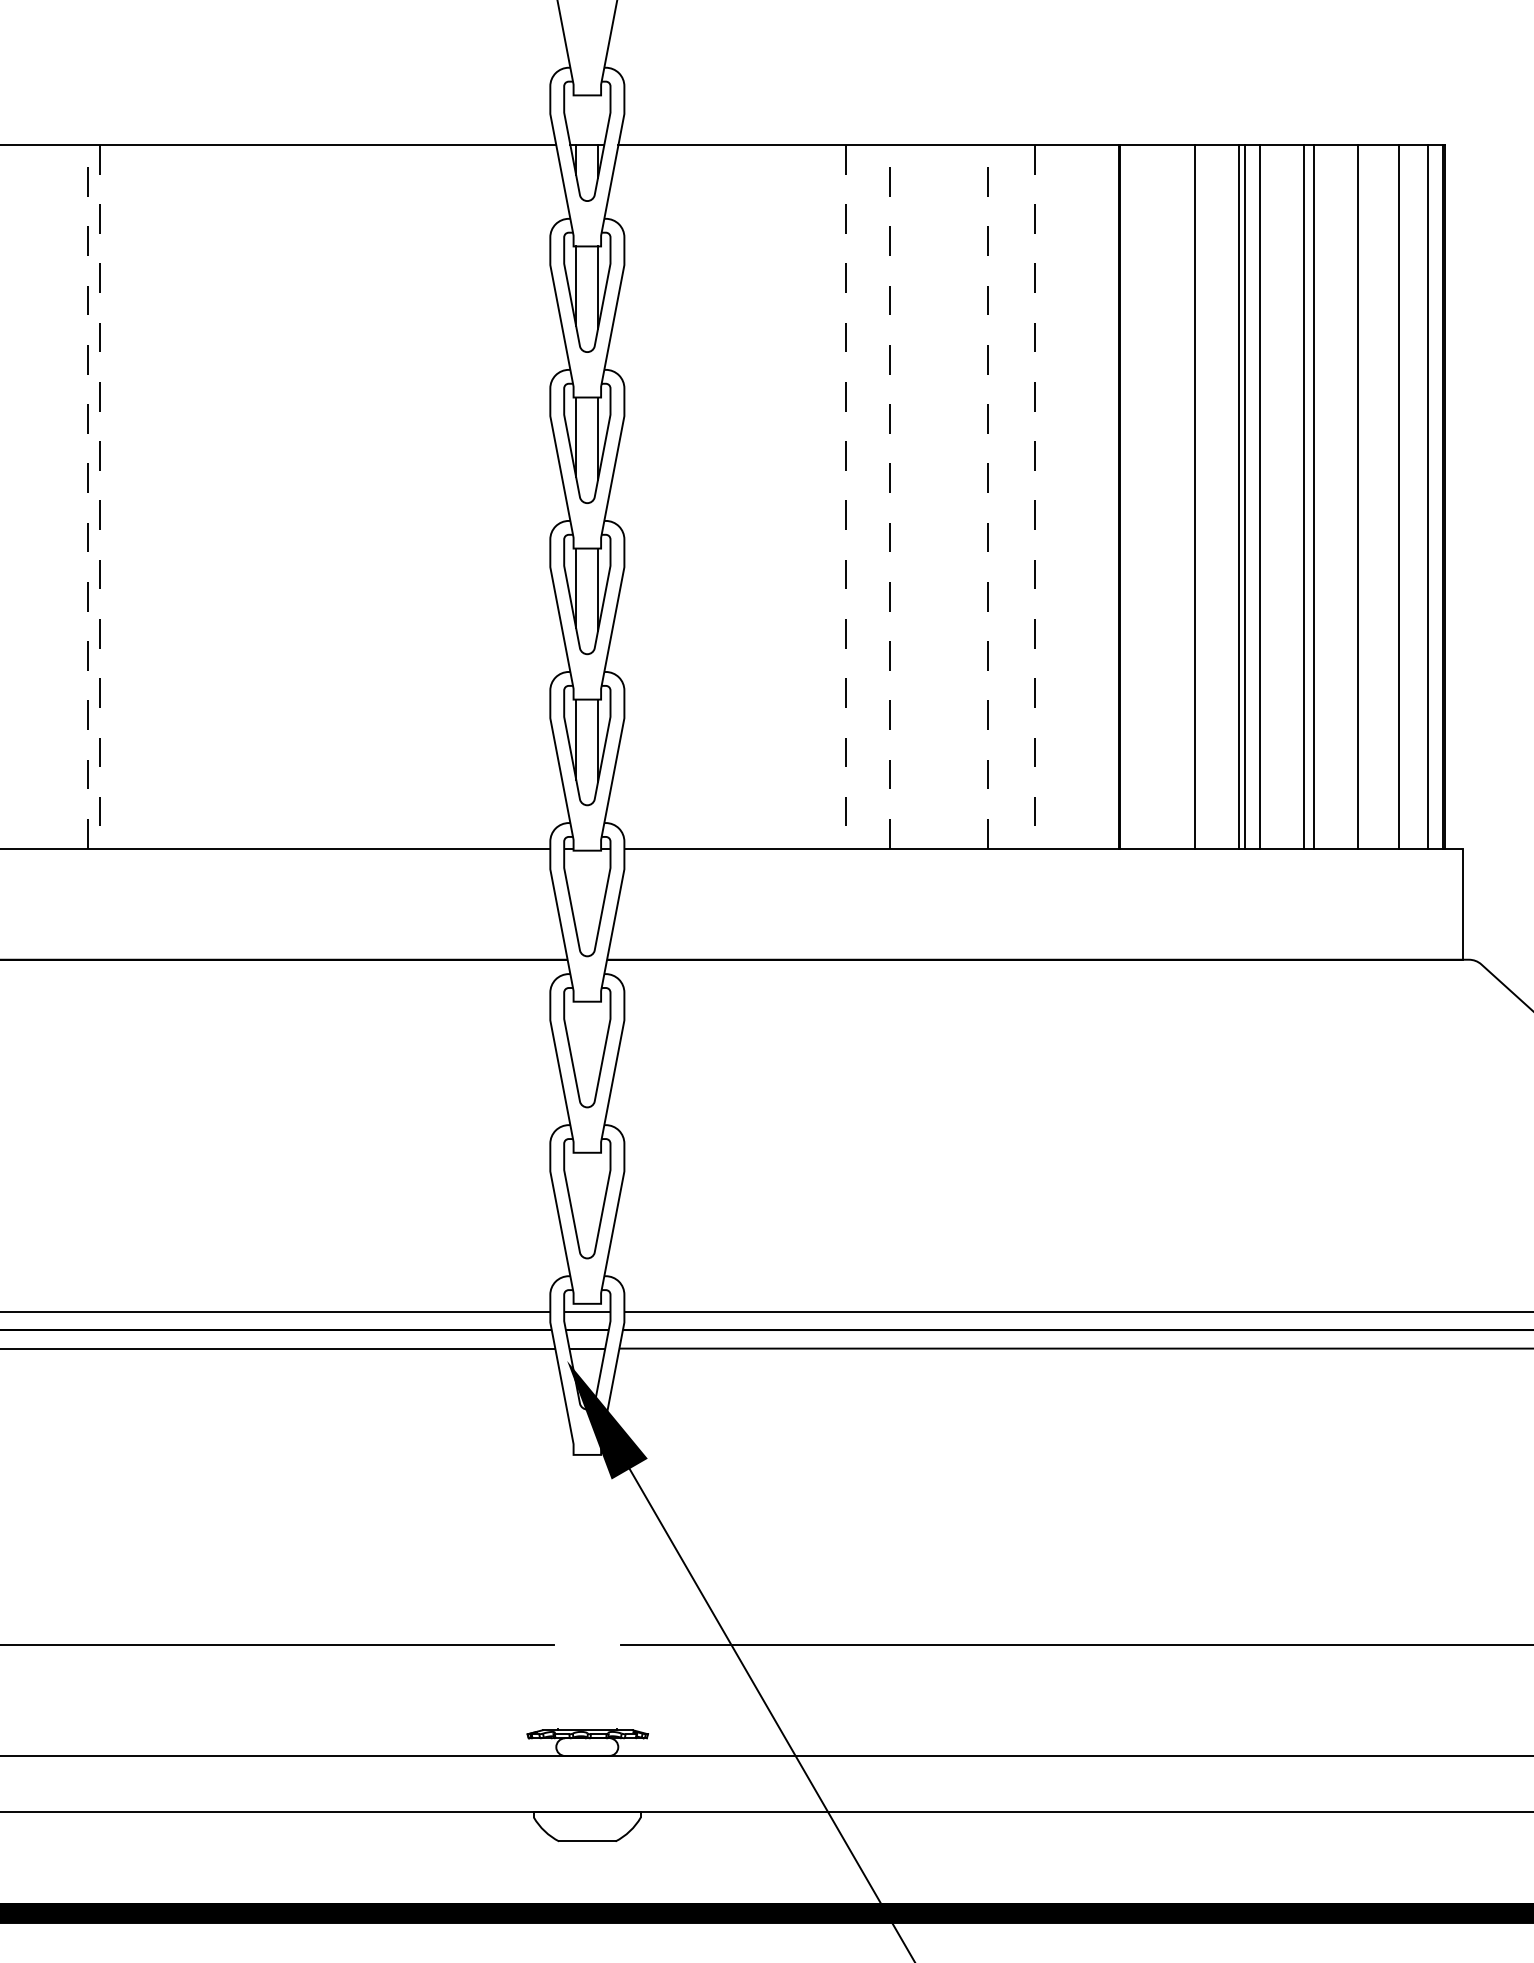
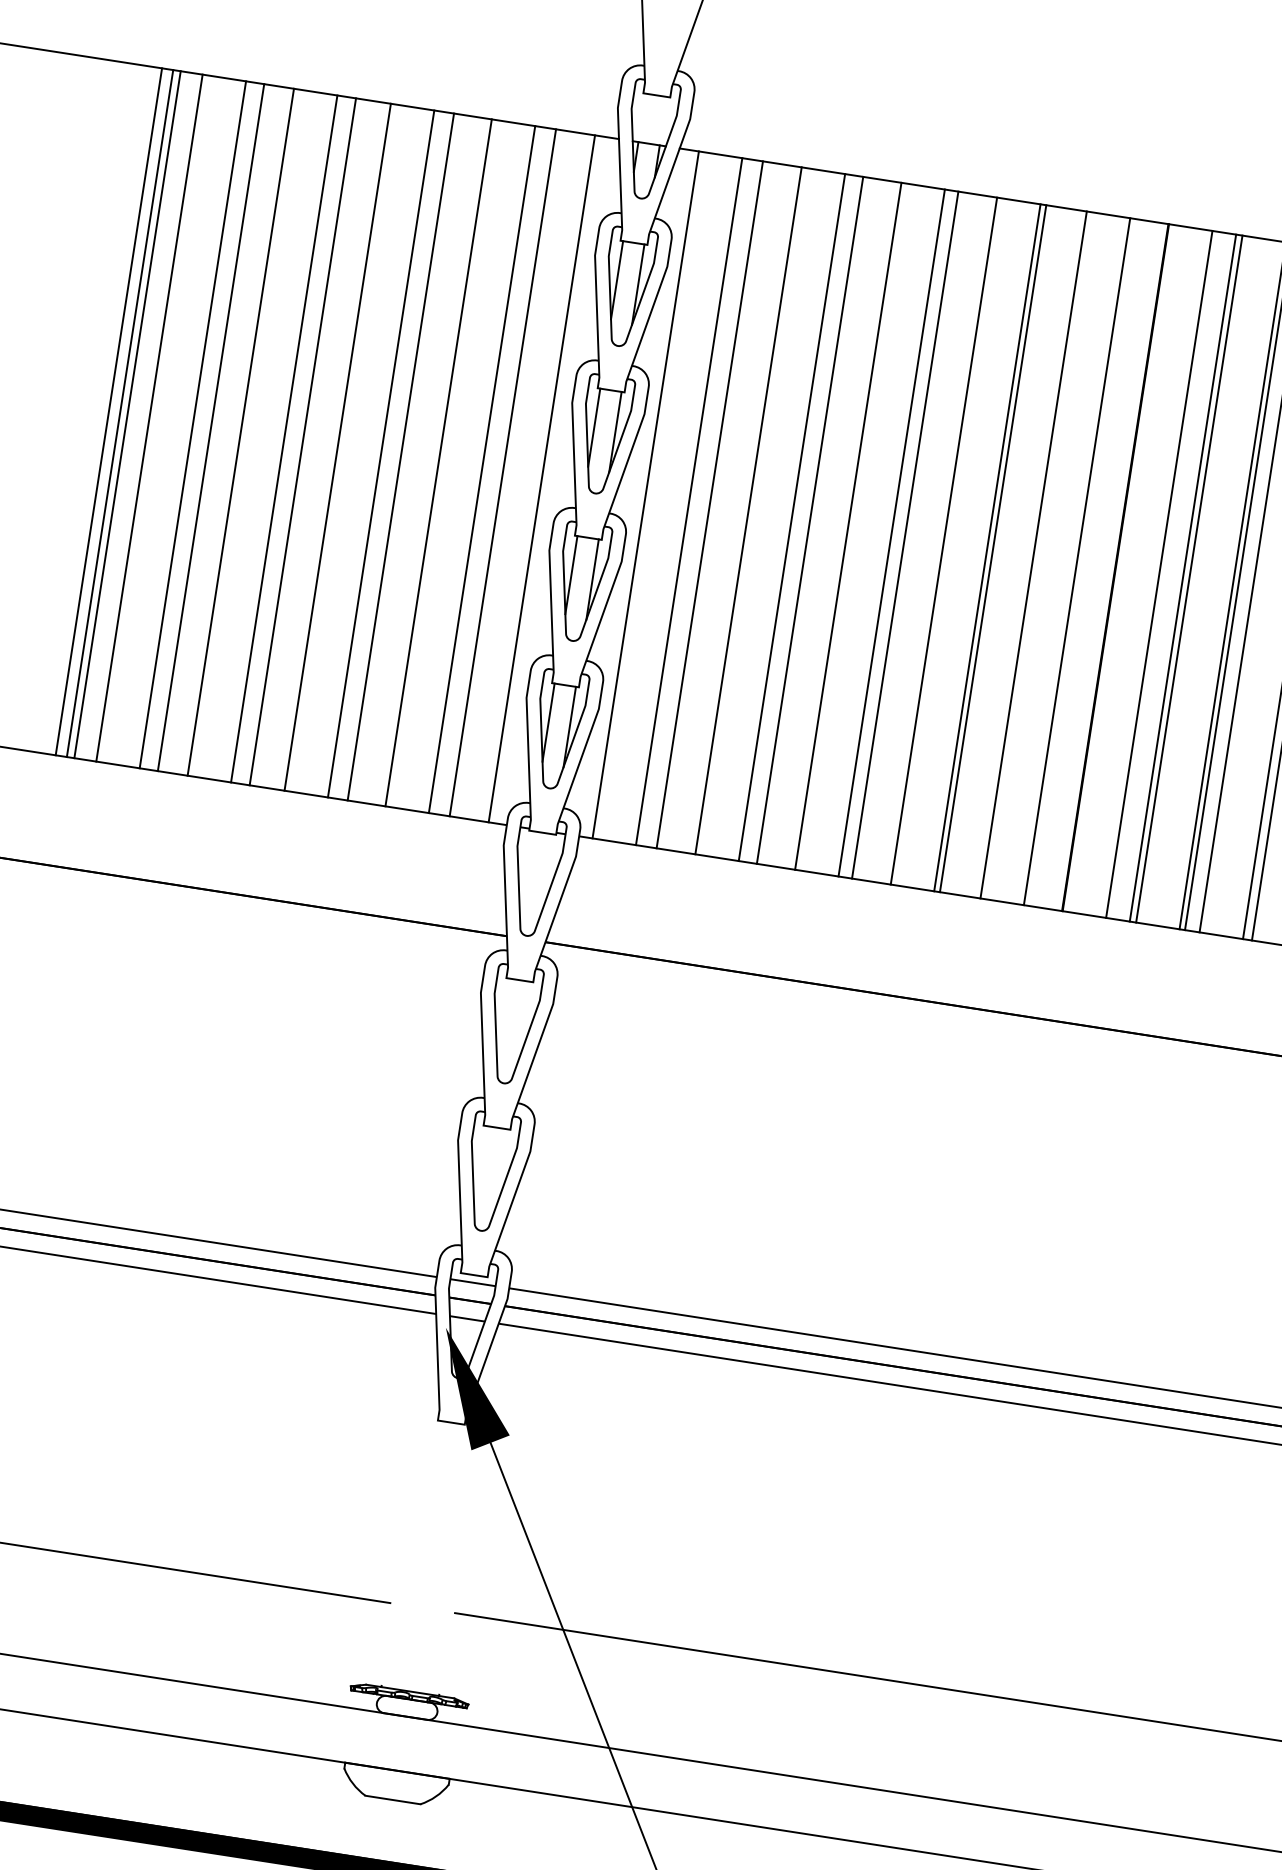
line: (88, 496) -> (109, 411), dashed -> solid
line: (99, 496) -> (119, 413), dashed -> solid
line: (107, 496) -> (127, 414), added
line: (129, 496) -> (149, 417), added
line: (174, 496) -> (193, 424), added
line: (192, 496) -> (210, 427), added
line: (223, 496) -> (241, 431), added
line: (267, 496) -> (283, 438), added
line: (286, 496) -> (302, 441), added
line: (322, 496) -> (337, 446), added
line: (367, 496) -> (381, 453), added
line: (387, 496) -> (401, 456), added
line: (425, 496) -> (438, 462), added
line: (470, 496) -> (482, 469), added
line: (491, 496) -> (502, 472), added
line: (531, 496) -> (541, 478), added
line: (638, 496) -> (646, 494), added
line: (682, 496) -> (689, 501), added
line: (703, 496) -> (709, 504), added
line: (743, 496) -> (748, 510), added
line: (787, 496) -> (791, 517), added
line: (806, 496) -> (810, 520), added
line: (845, 496) -> (848, 525), dashed -> solid
line: (890, 496) -> (892, 532), dashed -> solid
line: (903, 496) -> (904, 534), added
line: (943, 496) -> (943, 540), added
line: (988, 496) -> (987, 547), dashed -> solid
line: (993, 496) -> (992, 548), added
line: (1035, 496) -> (1033, 554), dashed -> solid
line: (1079, 496) -> (1076, 561), added
line: (1164, 496) -> (1159, 574), added
line: (1188, 496) -> (1183, 577), added

